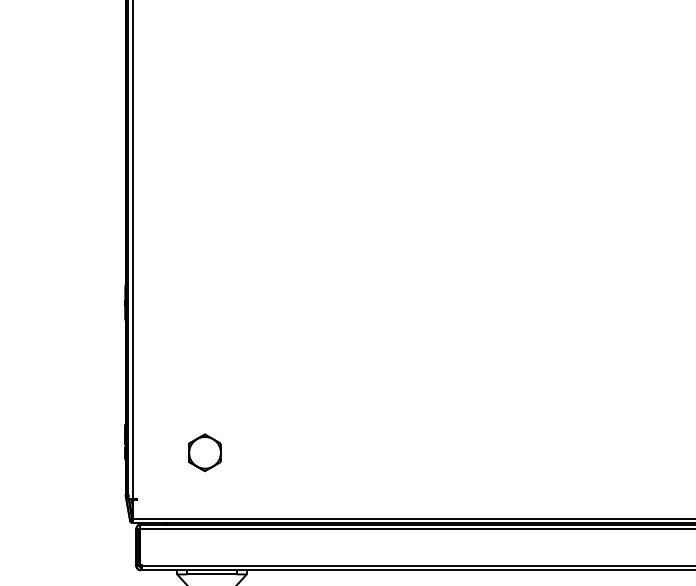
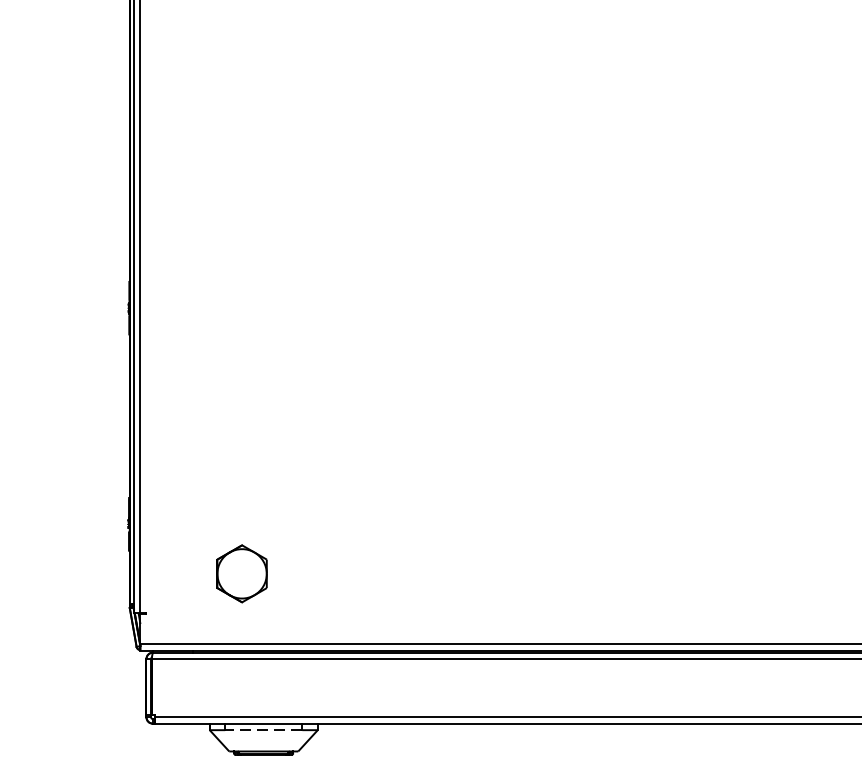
part: (204, 452) -> (241, 573), moved
line: (211, 574) -> (263, 730), solid -> dashed

